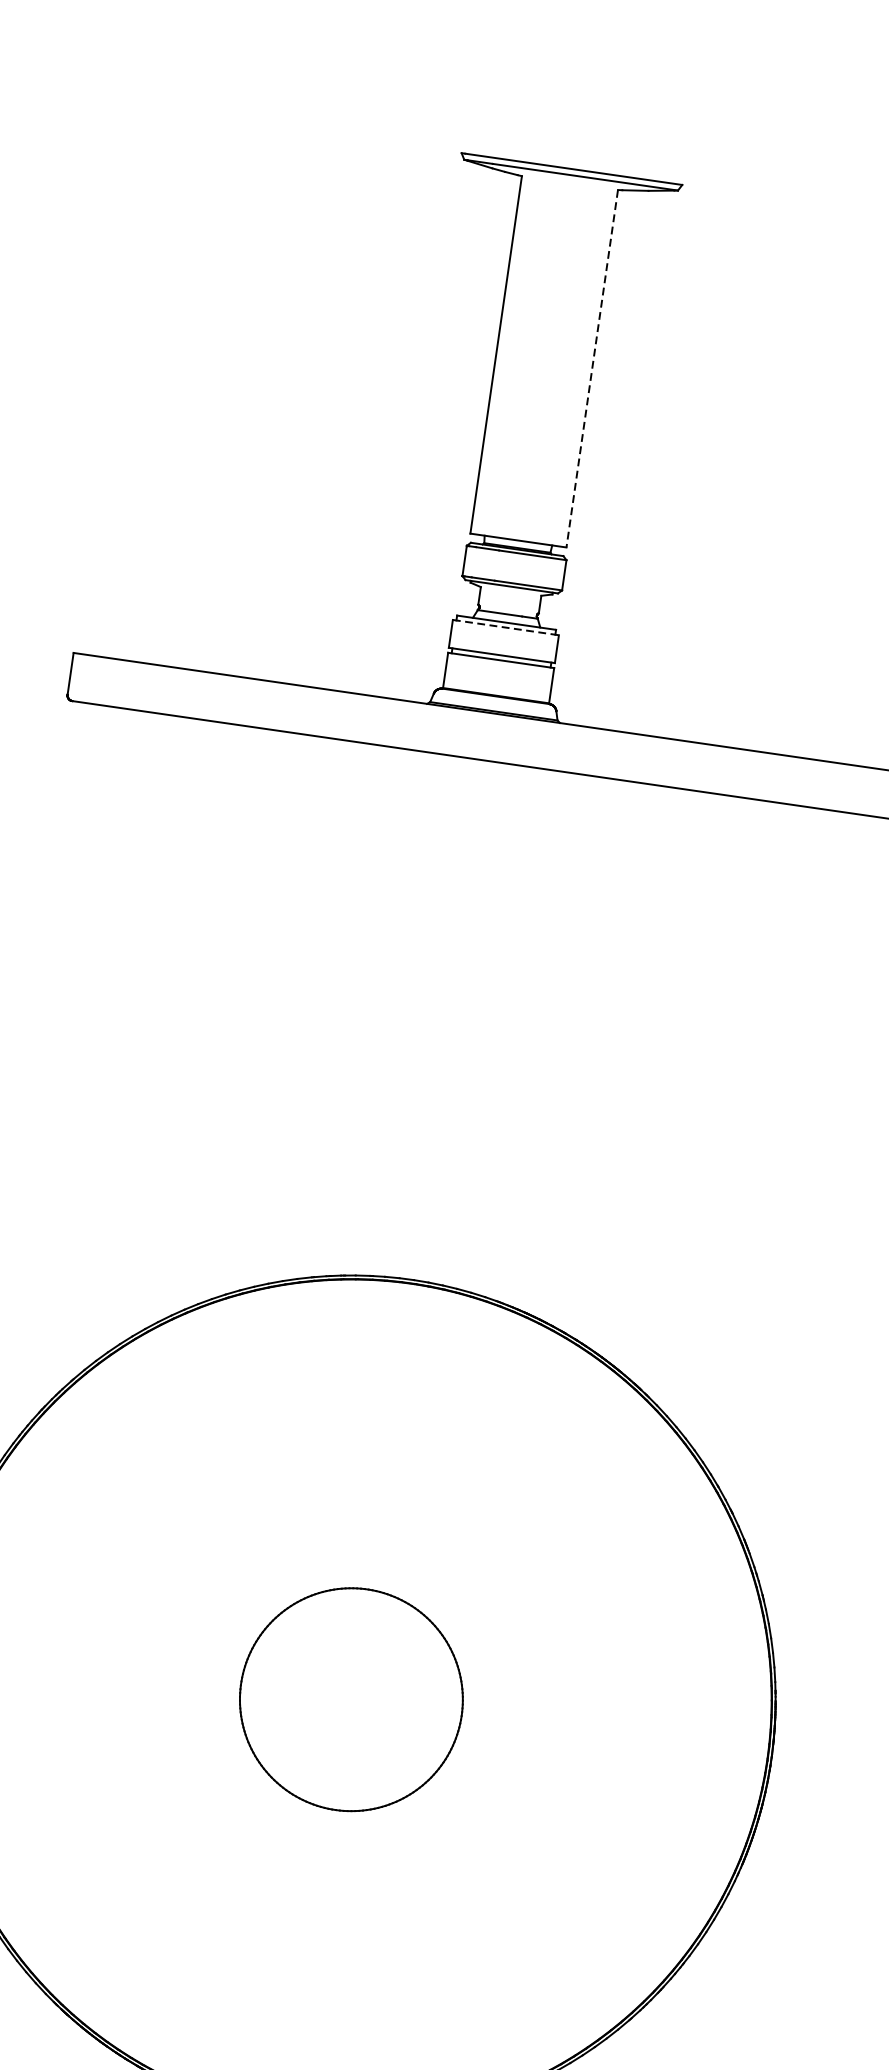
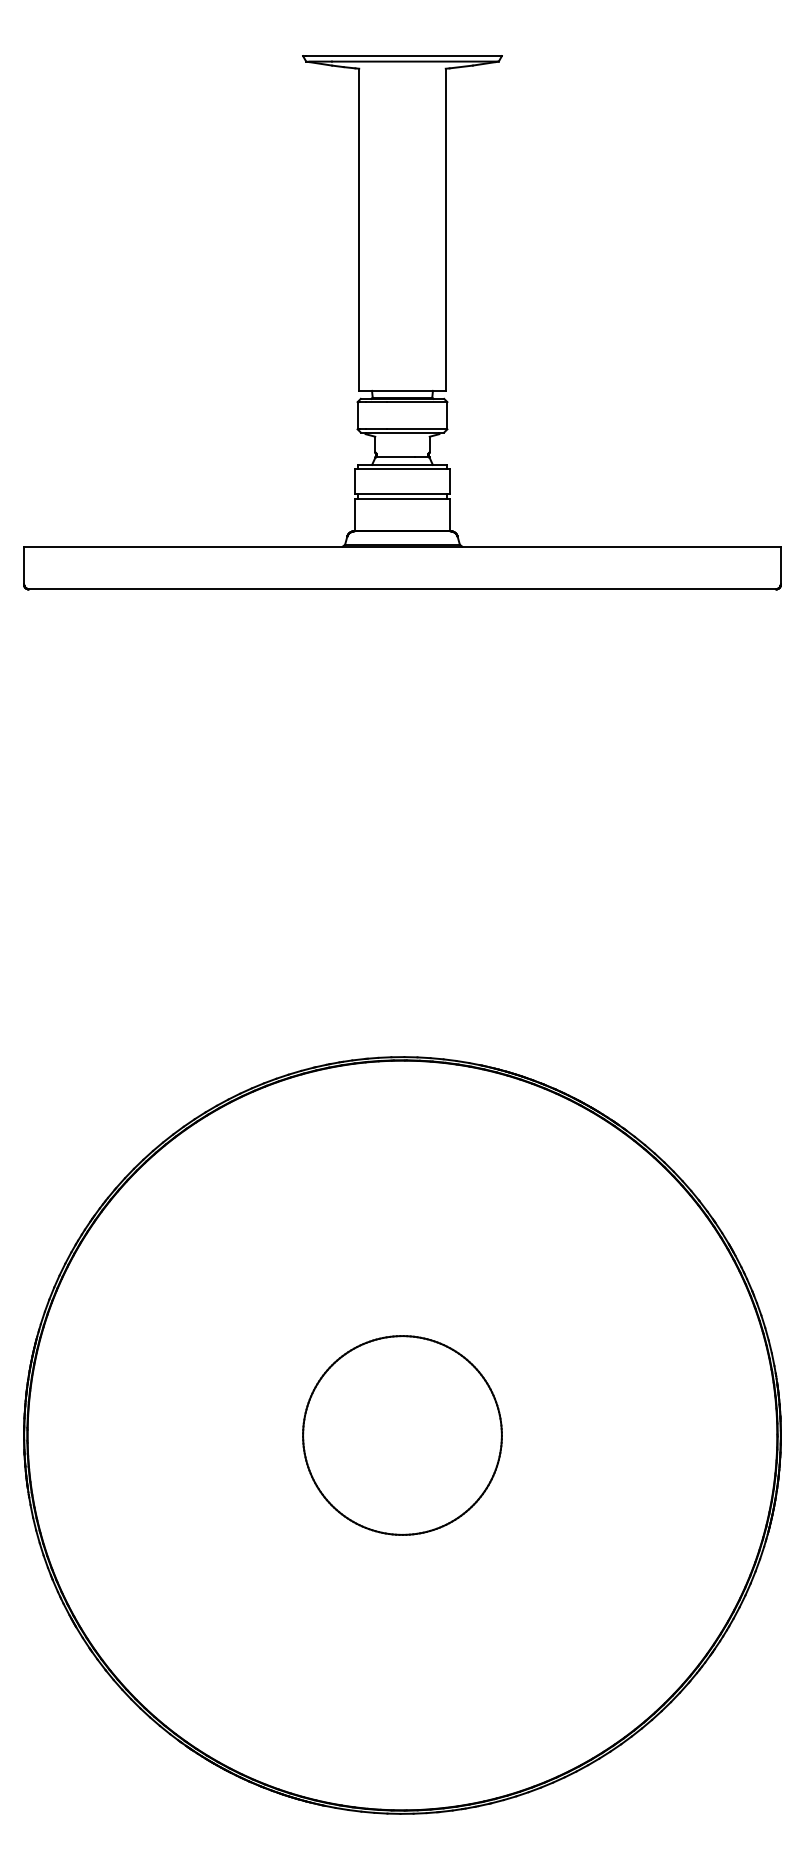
line: (591, 369) -> (445, 230), dashed -> solid
line: (505, 627) -> (402, 469), dashed -> solid

